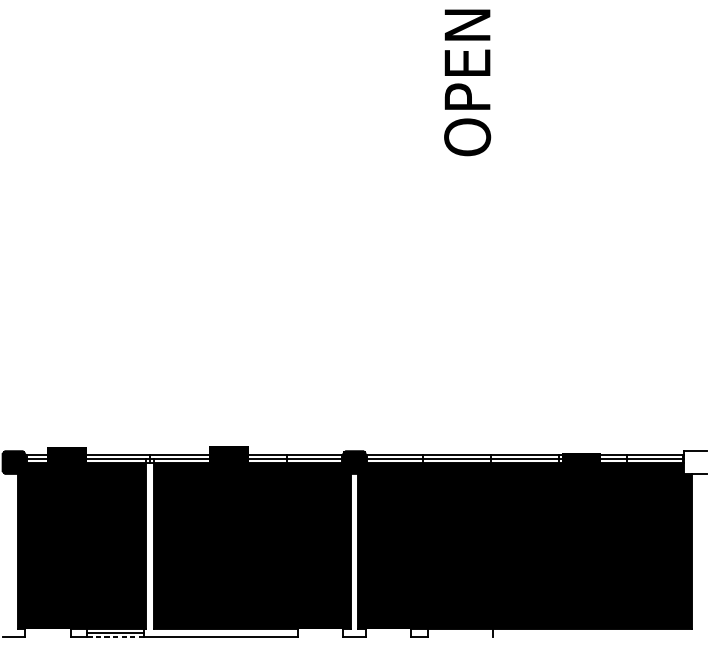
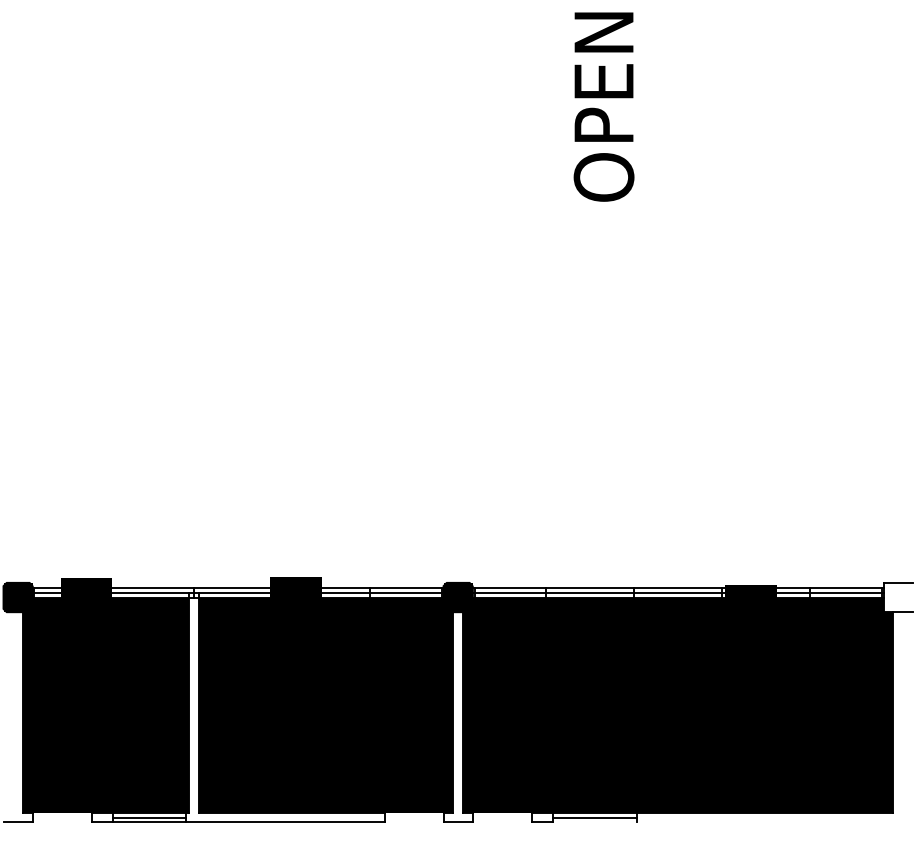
line: (460, 632) -> (594, 817), added
line: (115, 636) -> (149, 822), dashed -> solid

